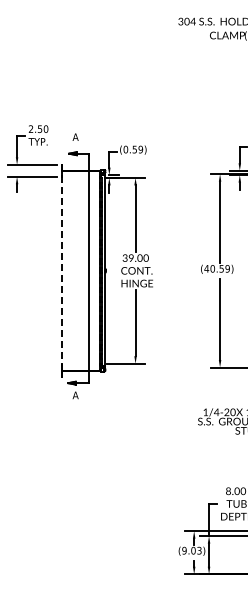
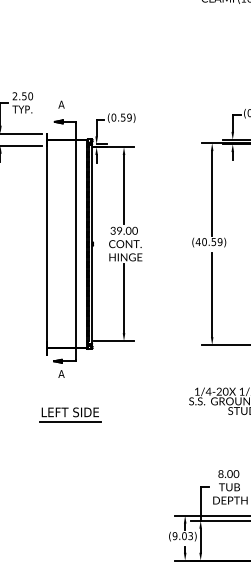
line: (62, 270) -> (47, 243), dashed -> solid
part: (83, 434) -> (69, 414), added

